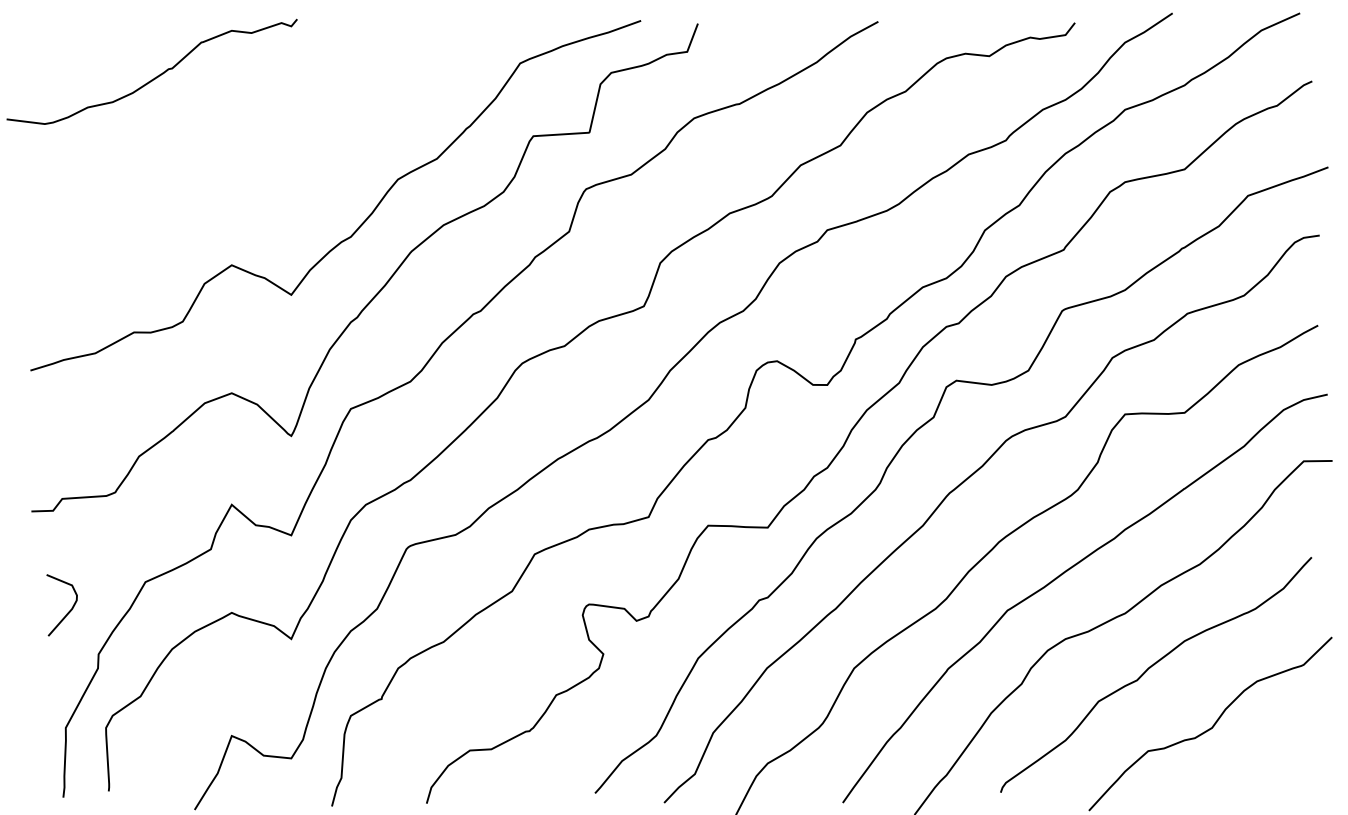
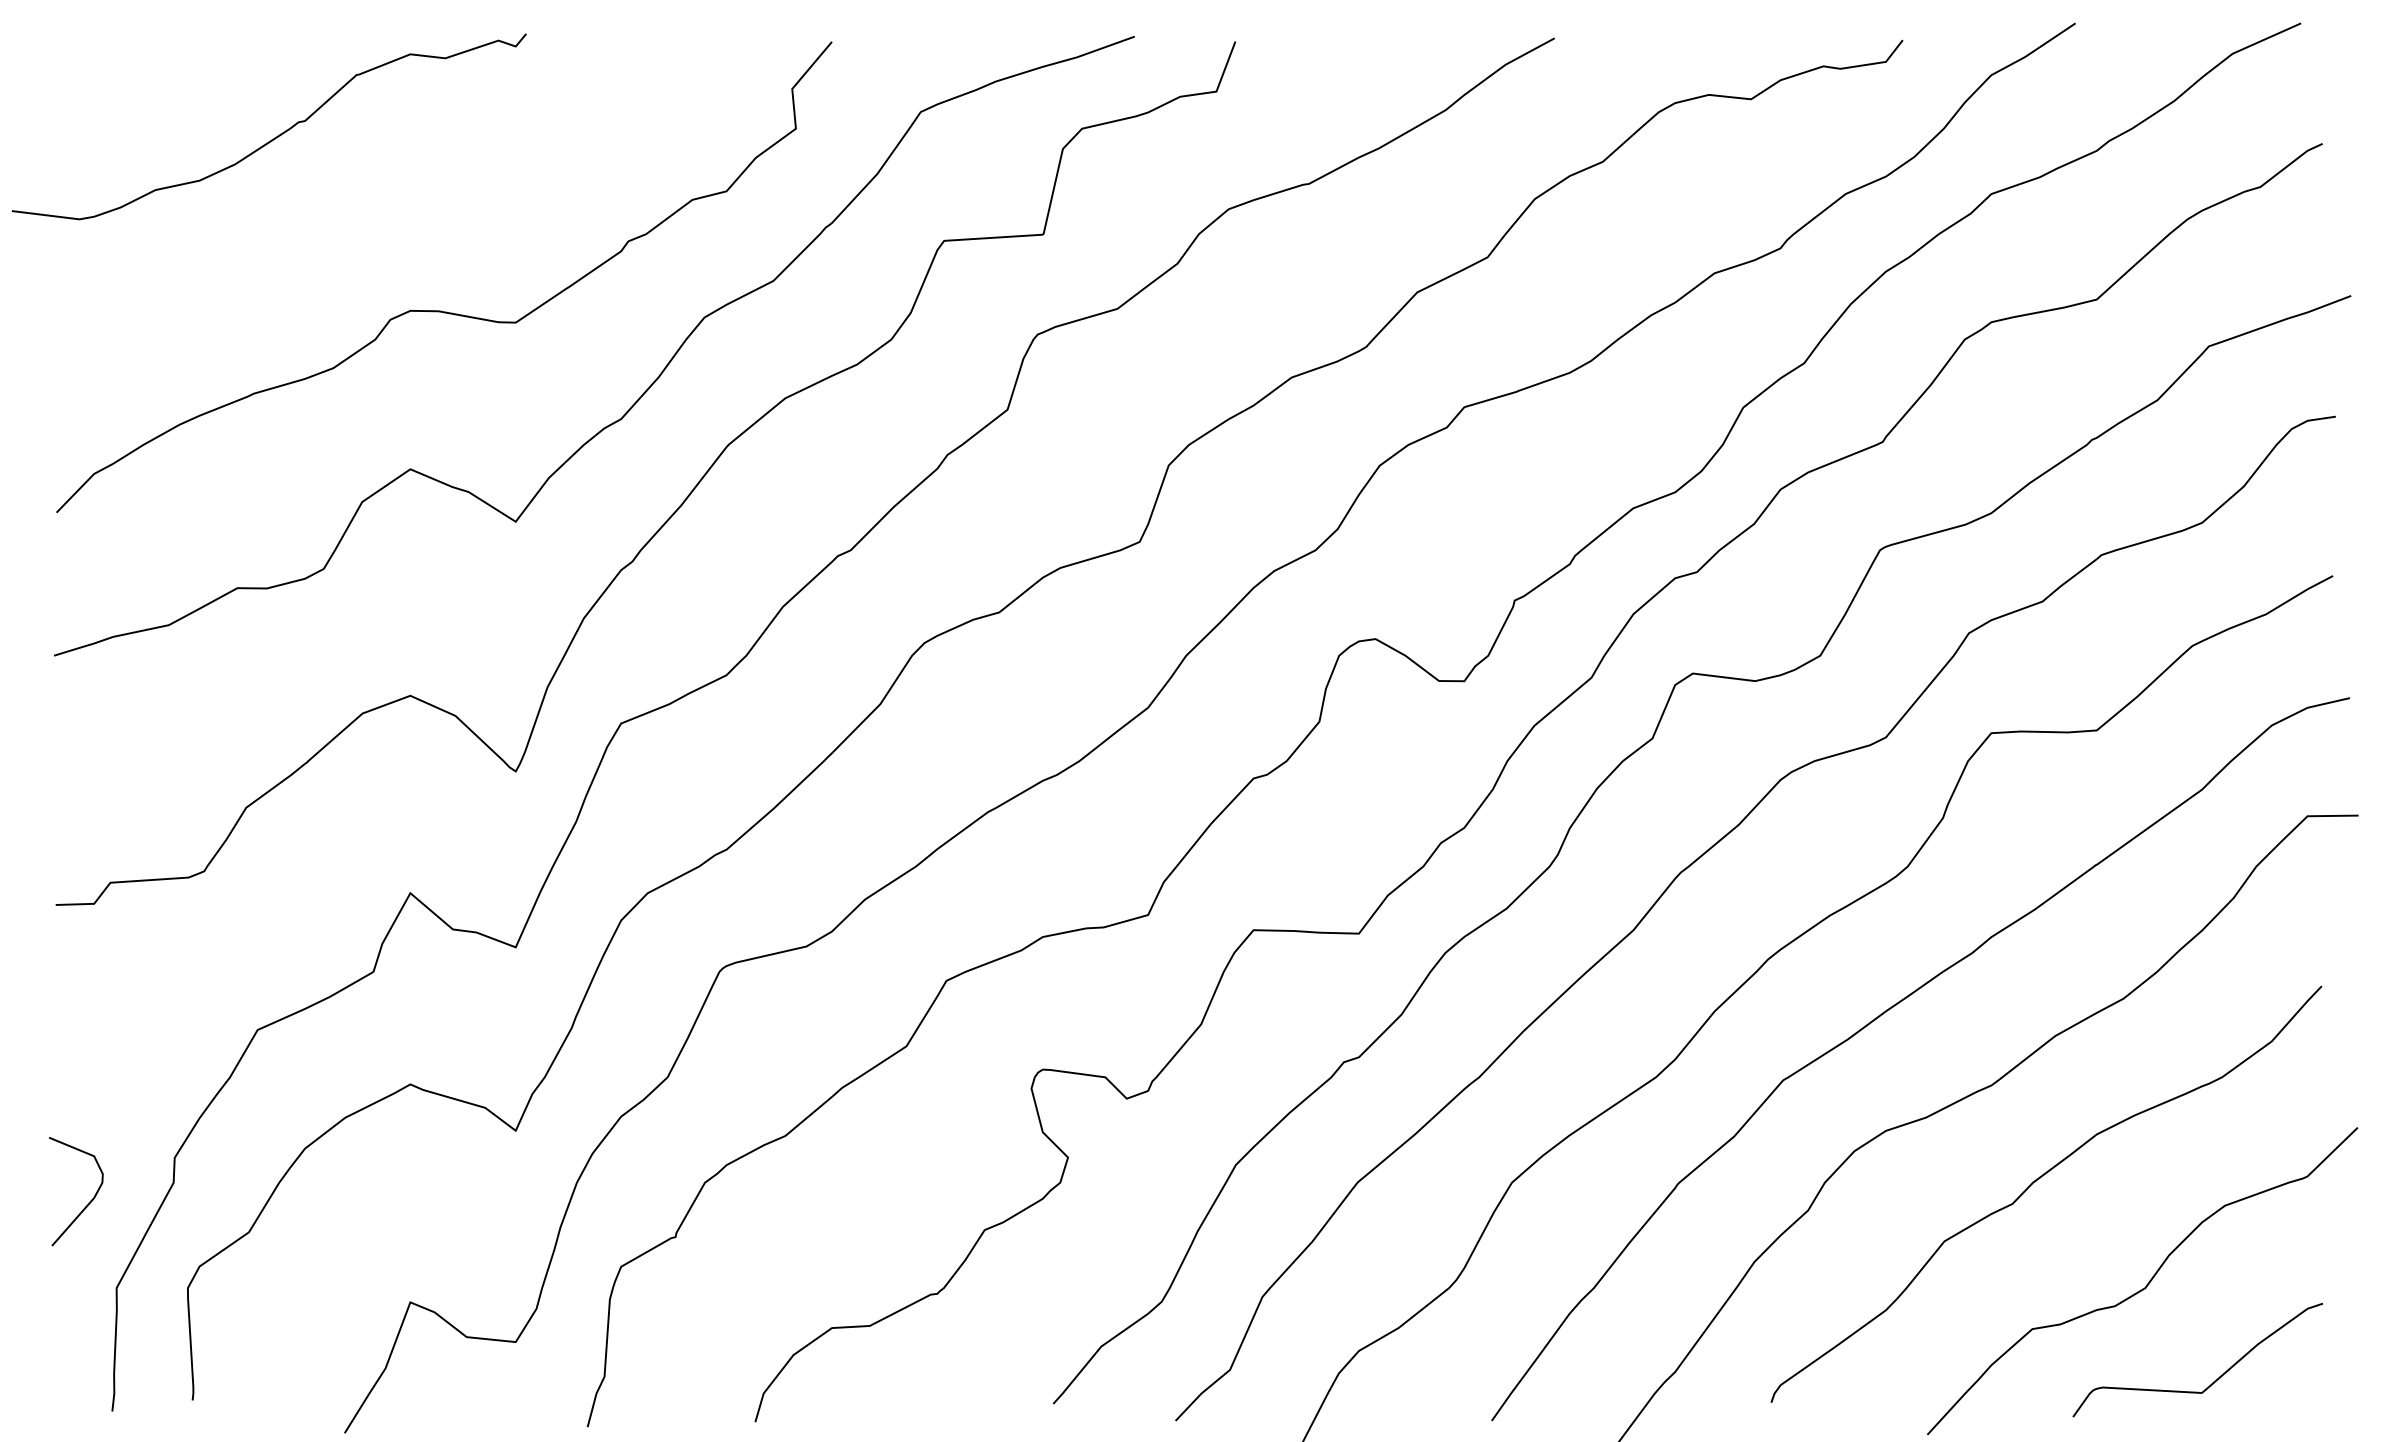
curve: (250, 175) -> (443, 310), added
curve: (68, 611) -> (87, 1202), moved
curve: (1252, 778) -> (2216, 1377), added

